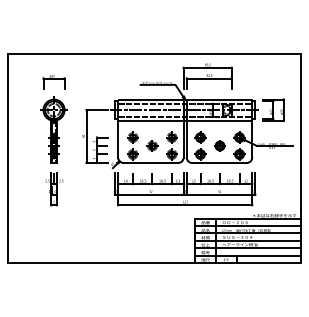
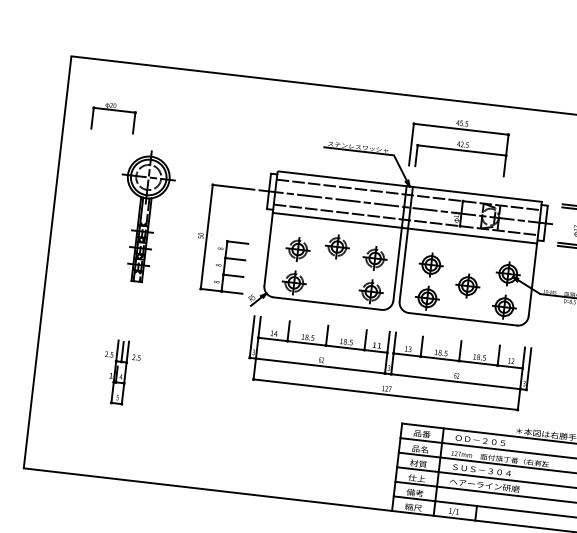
part: (53, 82) -> (112, 117), moved
part: (152, 145) -> (337, 245), moved
part: (54, 189) -> (121, 372), moved

